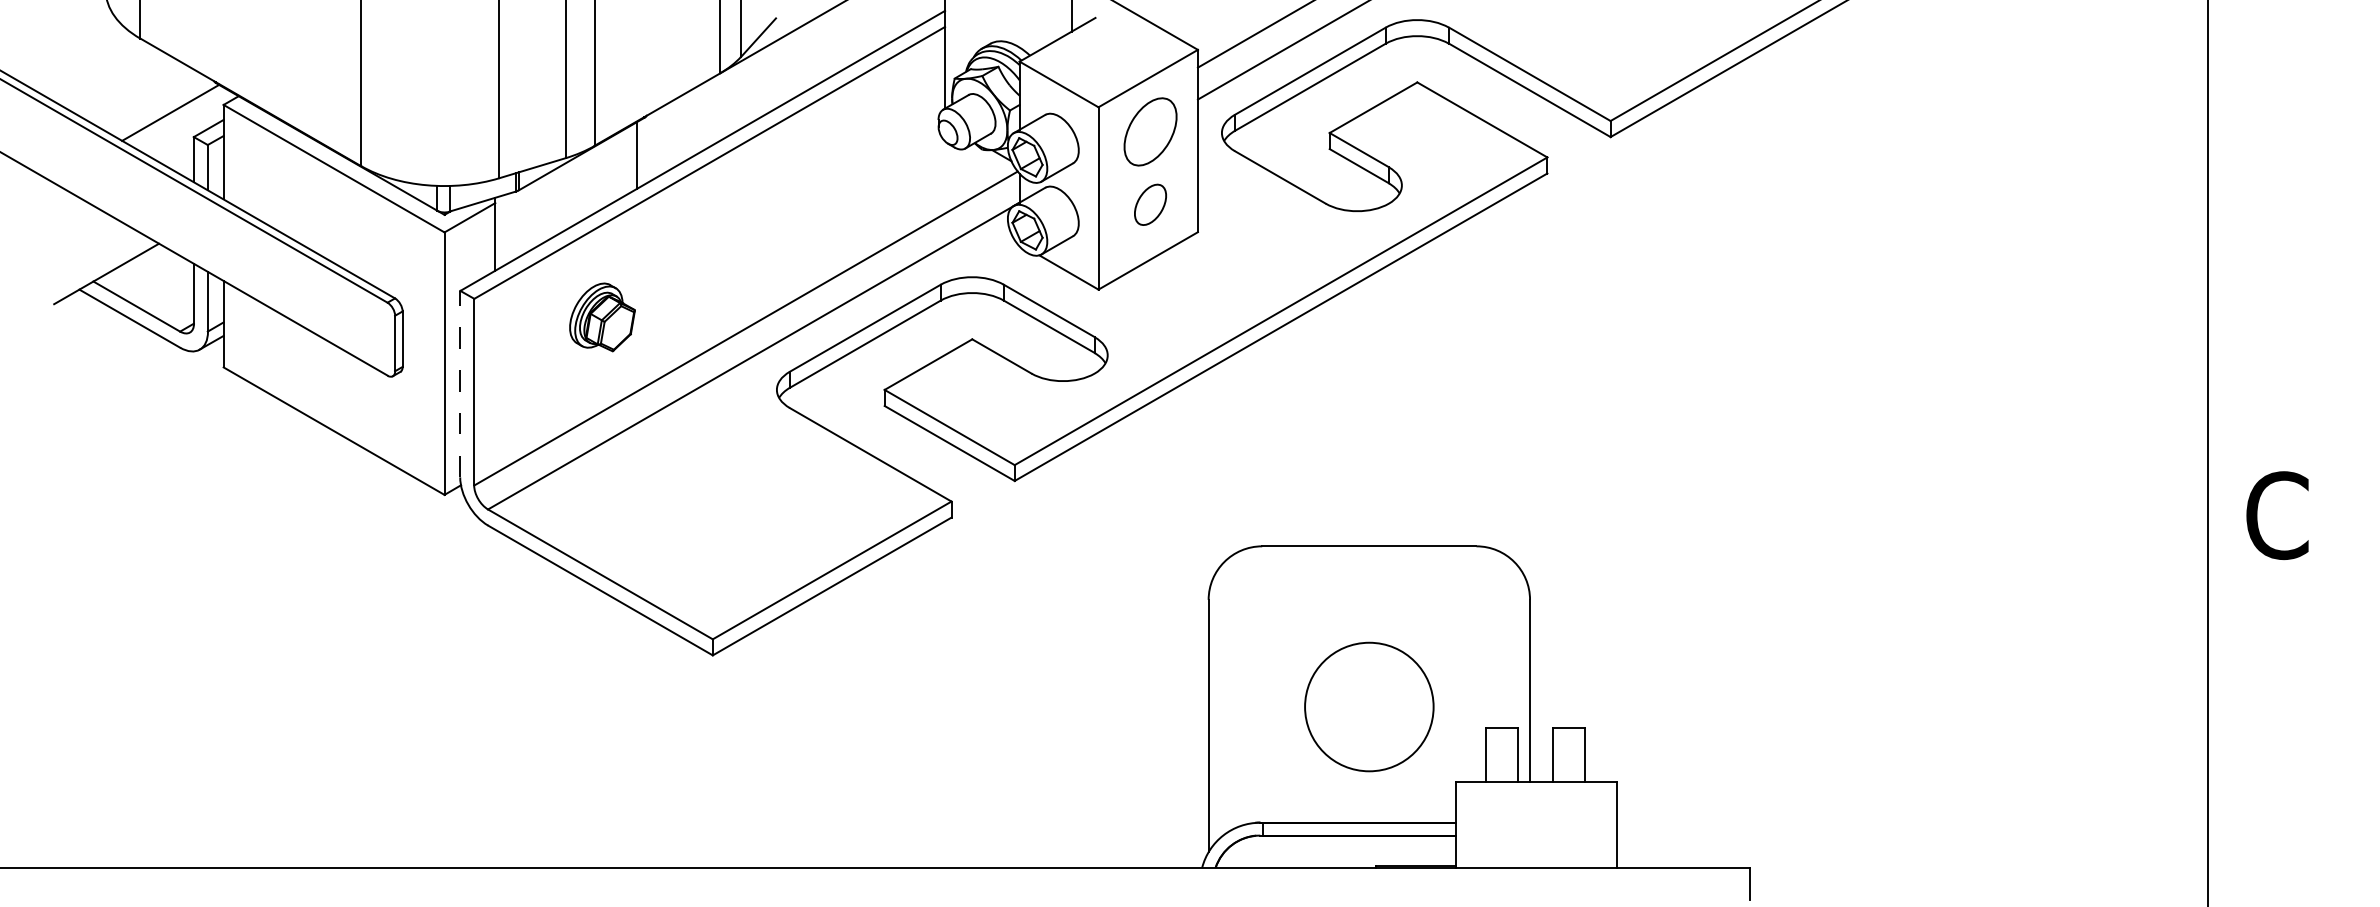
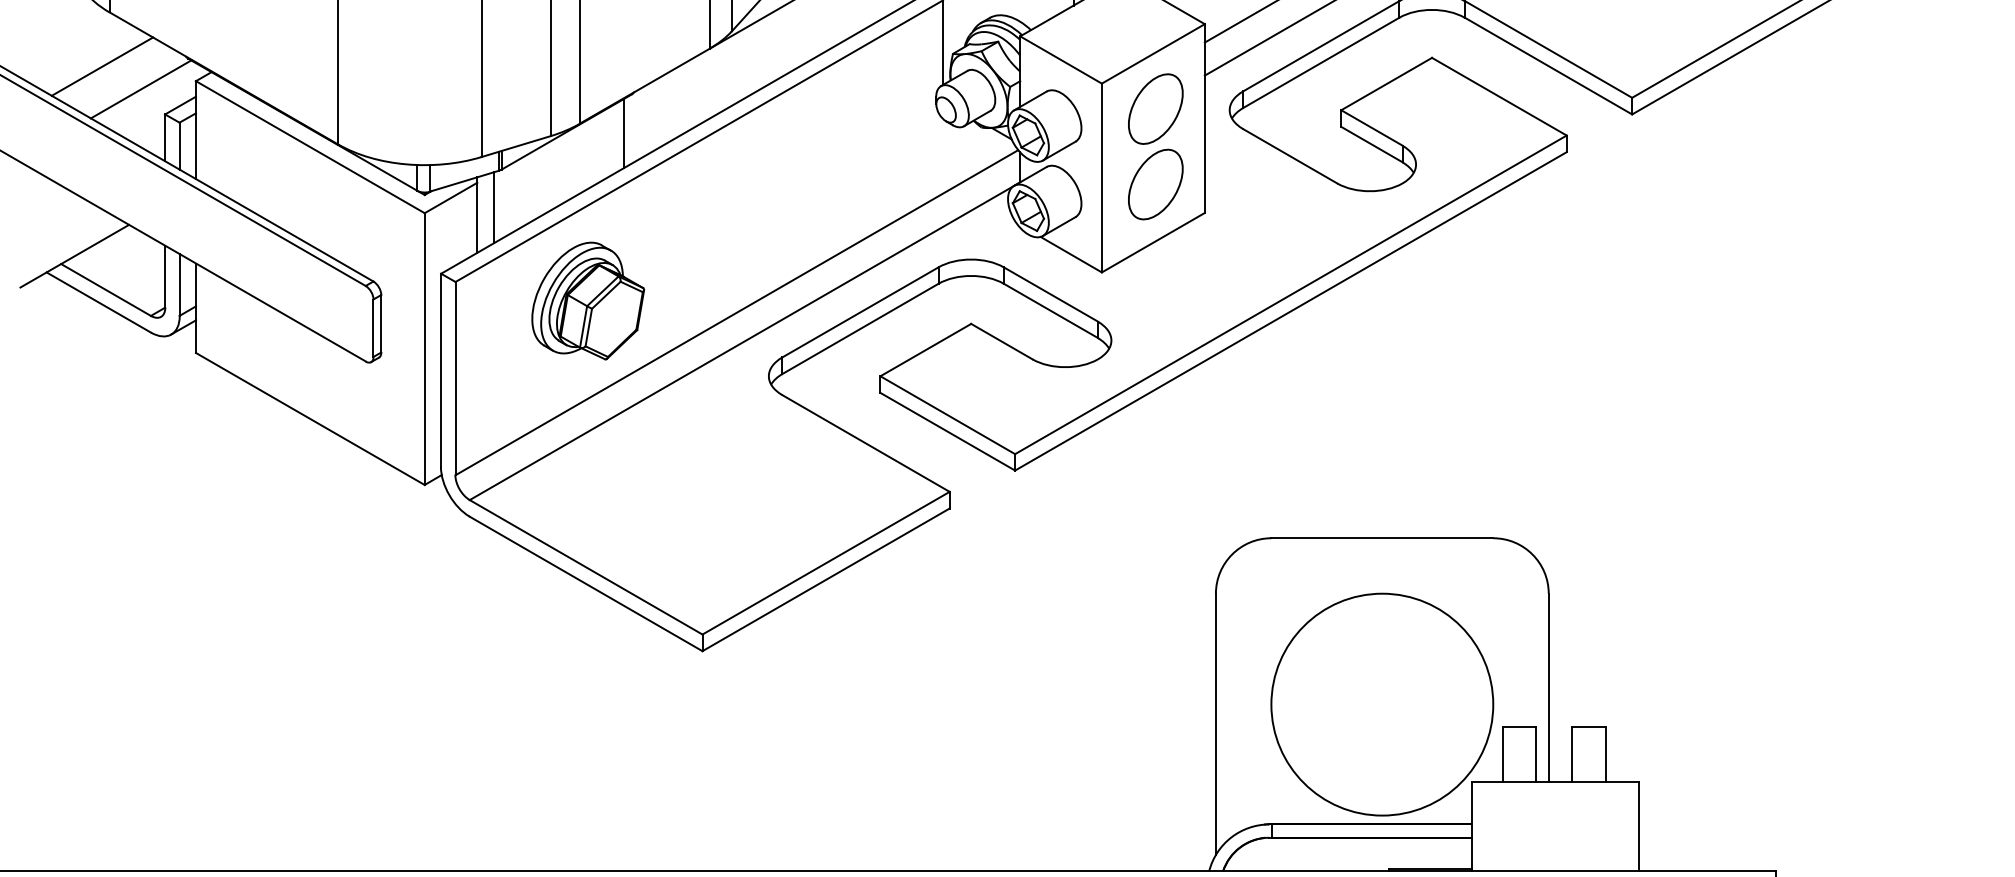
line: (133, 90) -> (102, 66), added
part: (1150, 204) -> (1155, 184), size x1.67
line: (511, 227) -> (494, 208), added
part: (602, 317) -> (588, 301), size x1.67
line: (460, 383) -> (441, 369), dashed -> solid
circle: (1369, 706) -> (1382, 704), size x1.67

